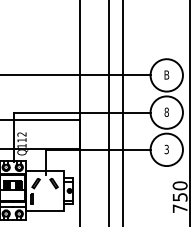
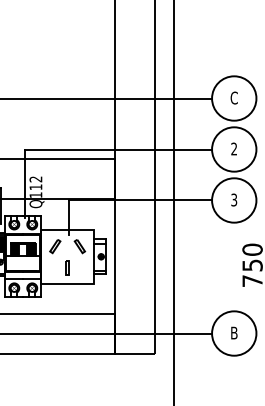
text: (166, 74) -> (233, 97), B -> C
text: (166, 111) -> (234, 148), 8 -> 2
part: (31, 198) -> (67, 267), moved

